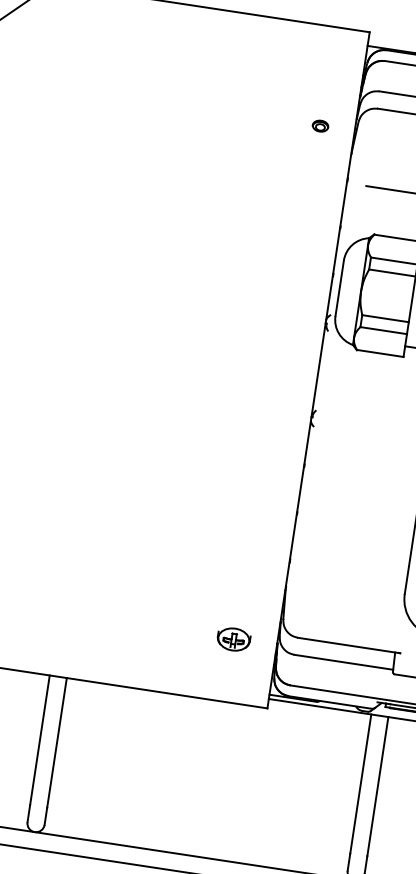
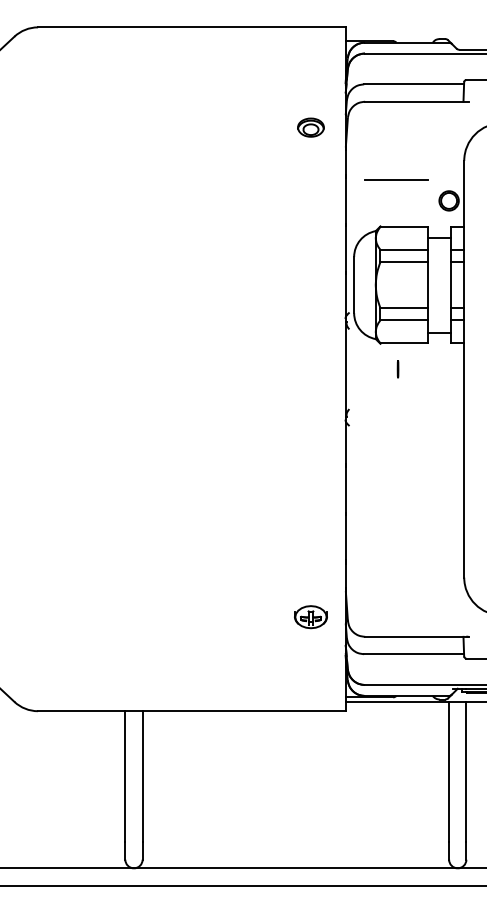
part: (320, 126) -> (310, 127), size x1.67
line: (369, 378) -> (397, 369), added
part: (233, 639) -> (310, 617), moved

